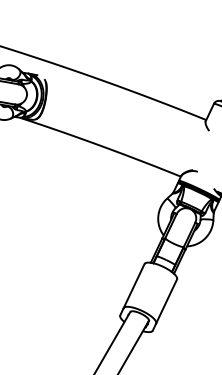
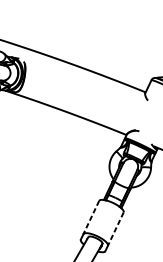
line: (133, 286) -> (90, 217), solid -> dashed
line: (166, 301) -> (115, 229), solid -> dashed

